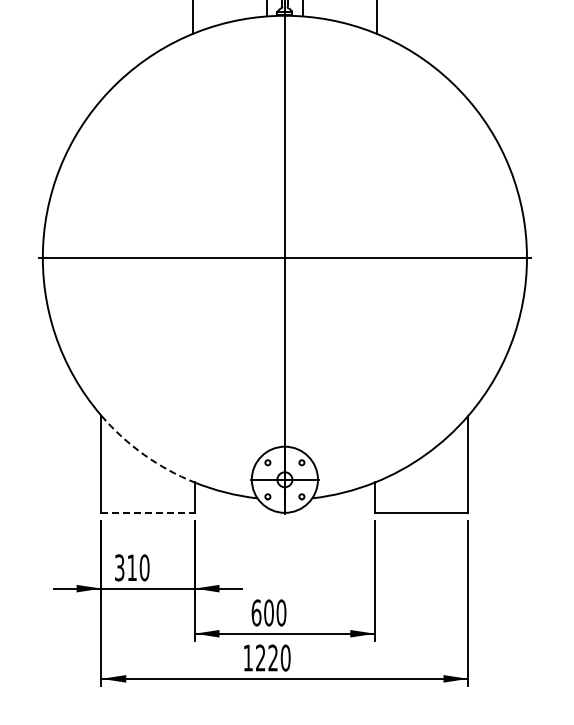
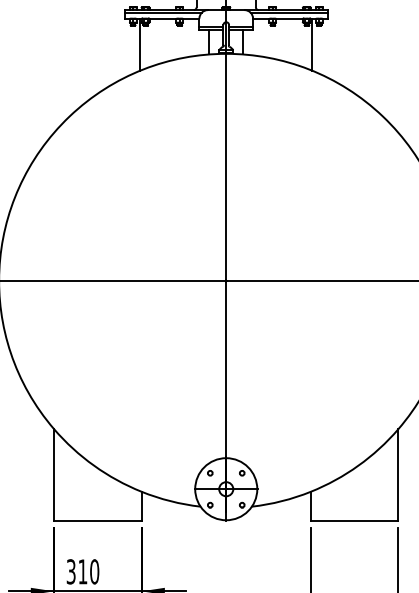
arc: (144, 454) -> (94, 465), dashed -> solid
line: (148, 513) -> (98, 520), dashed -> solid

